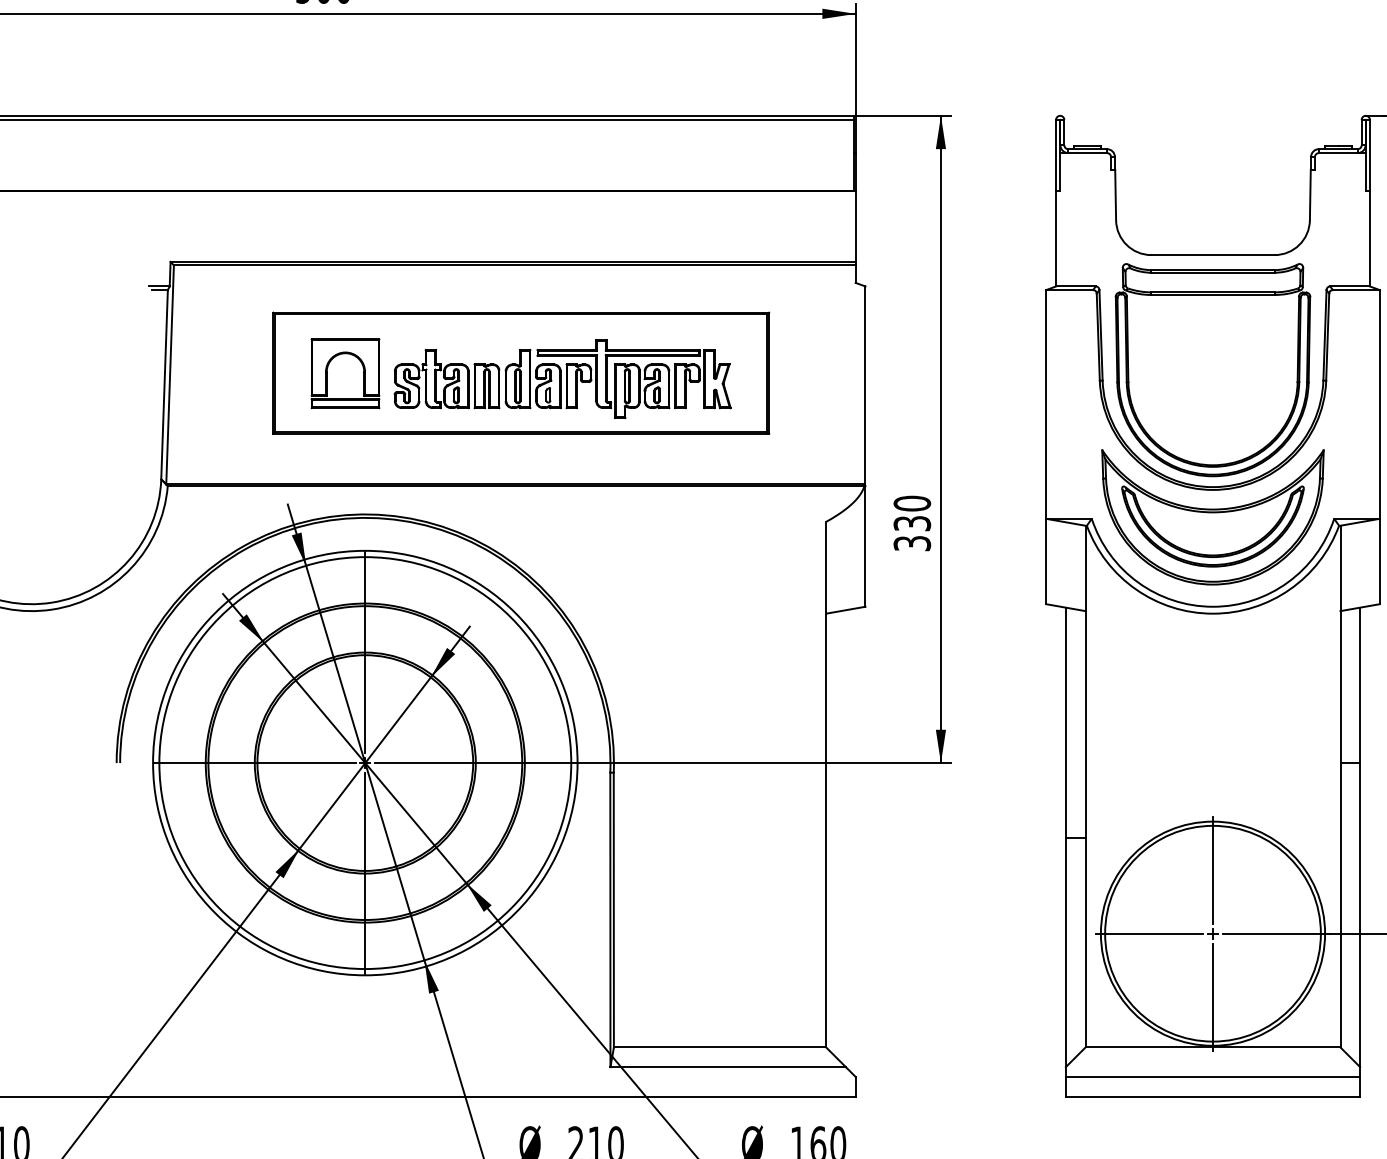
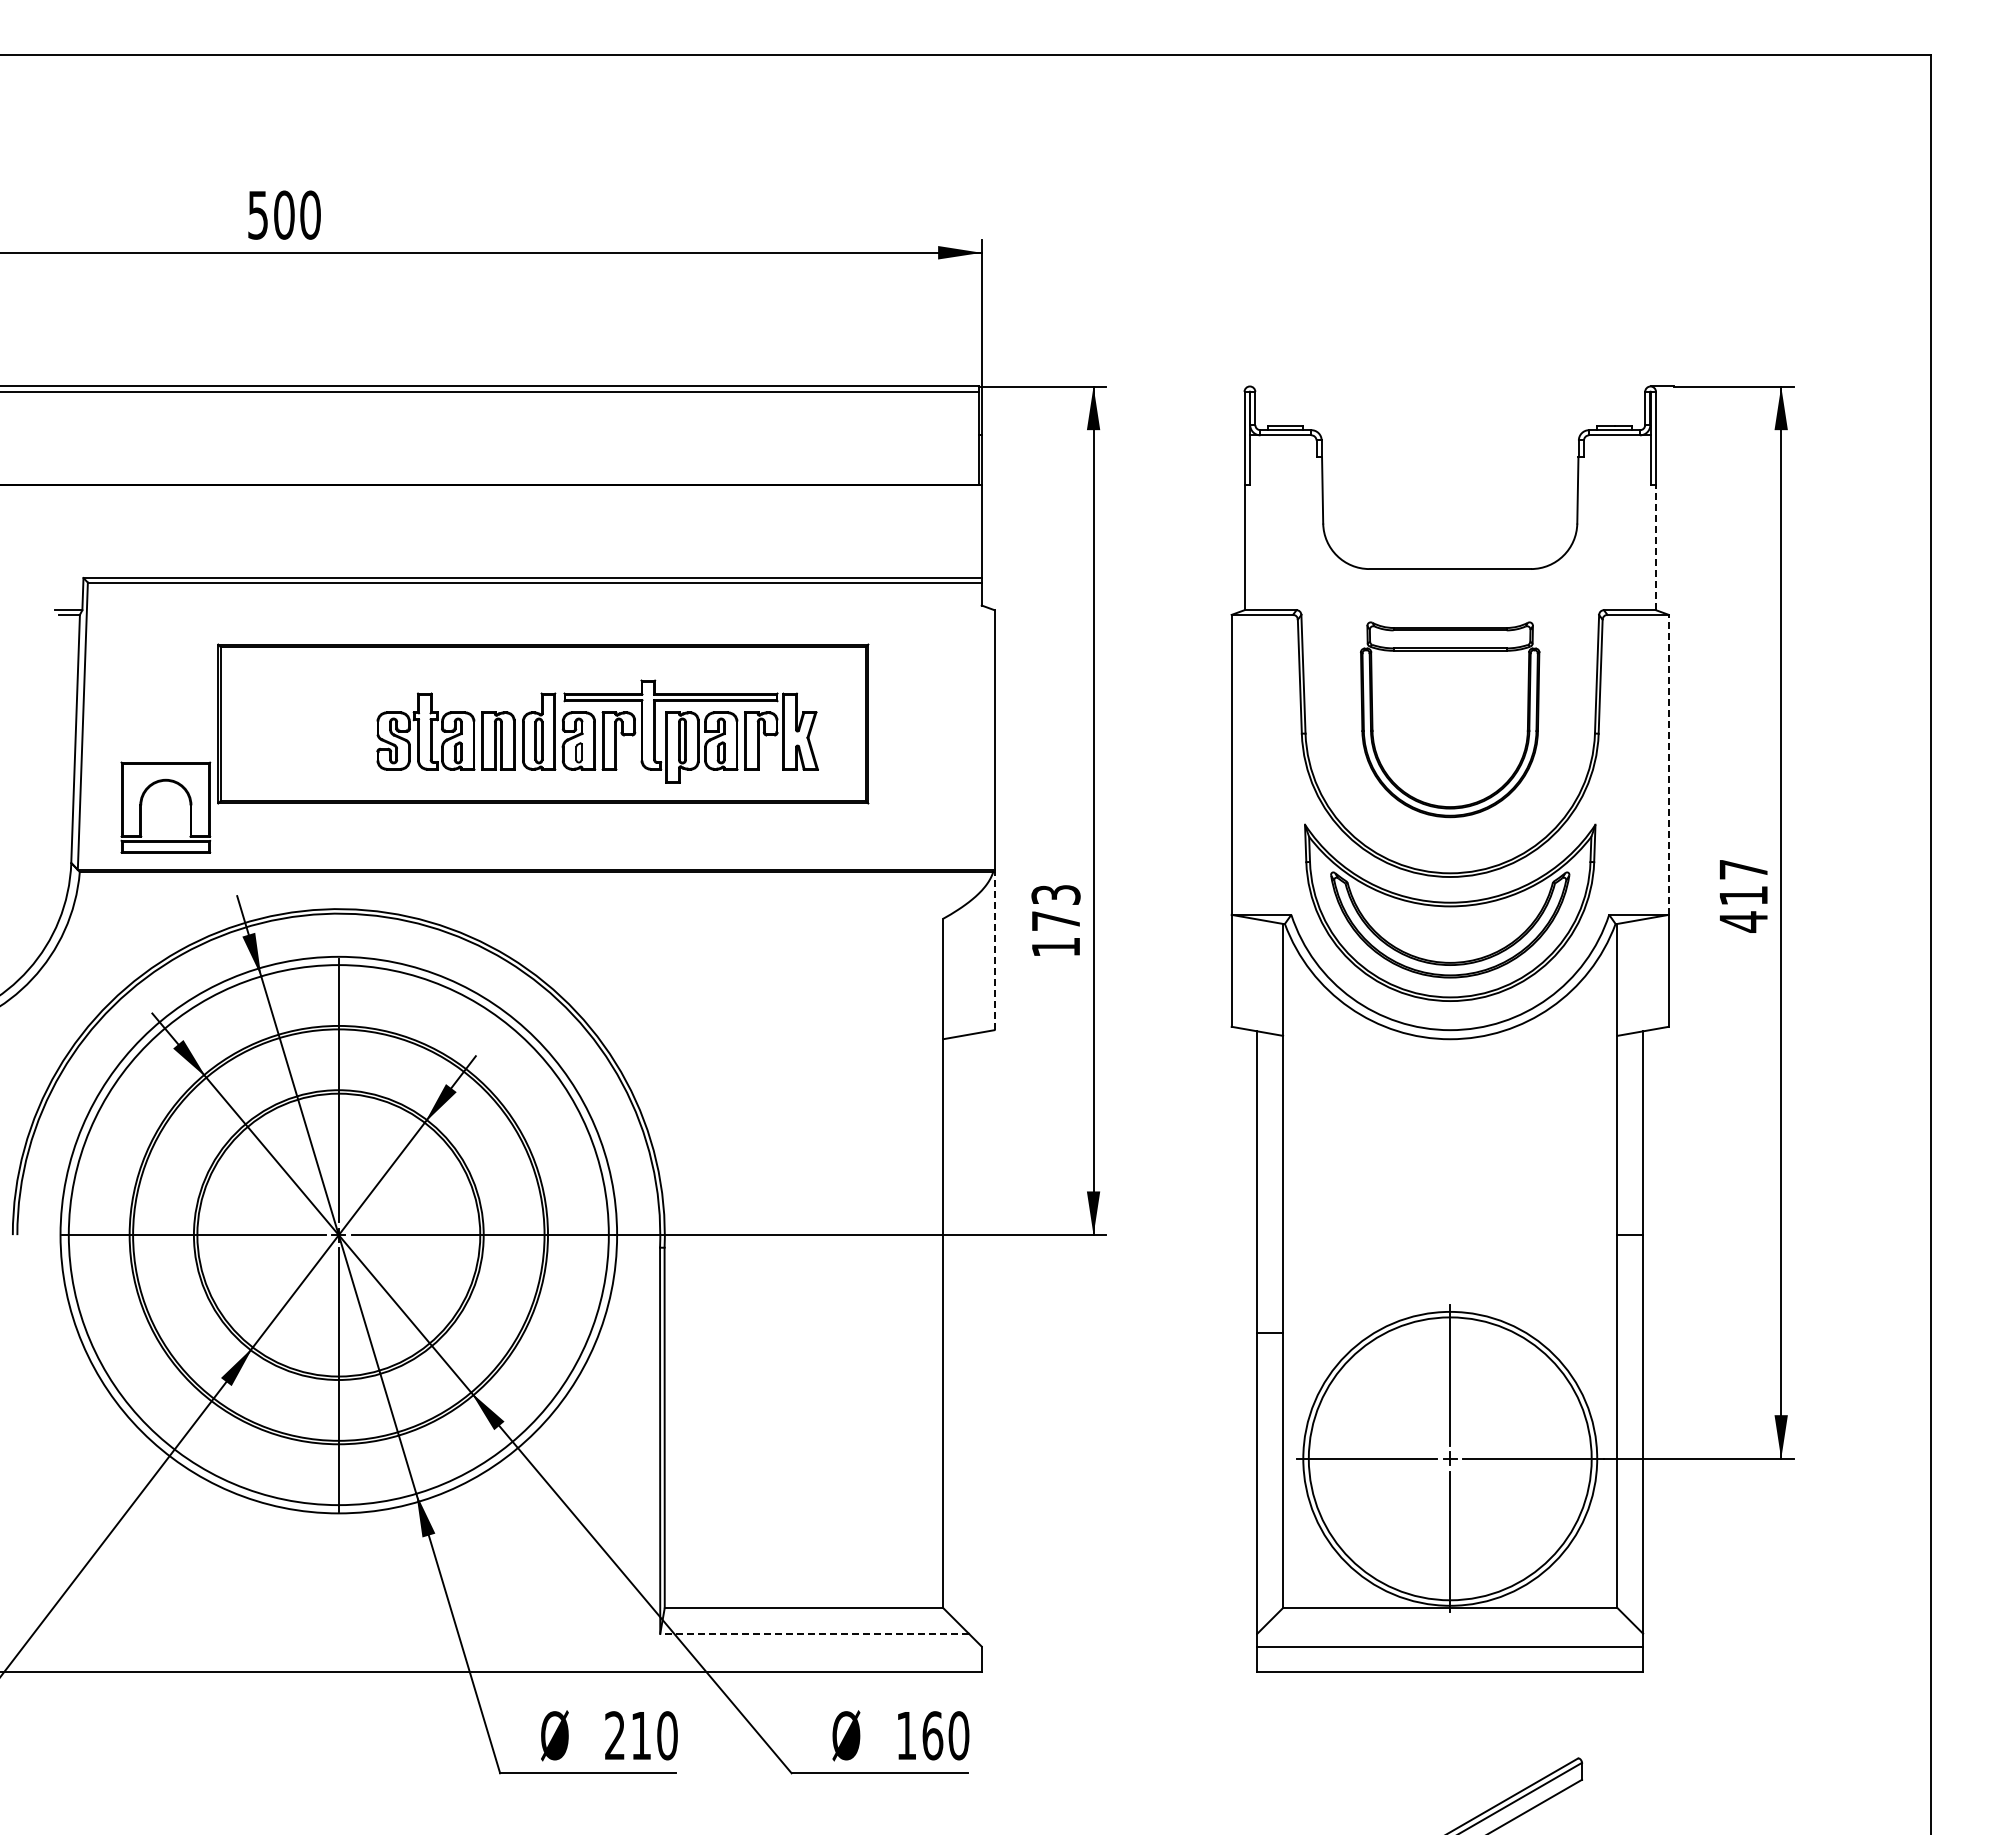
line: (1369, 238) -> (1655, 547), solid -> dashed
part: (1212, 369) -> (1449, 719), size x0.7
part: (327, 371) -> (142, 804), moved
line: (1379, 404) -> (1668, 764), solid -> dashed
text: (911, 523) -> (1055, 920), 330 -> 173
line: (865, 546) -> (994, 950), solid -> dashed
line: (728, 1066) -> (814, 1633), solid -> dashed

